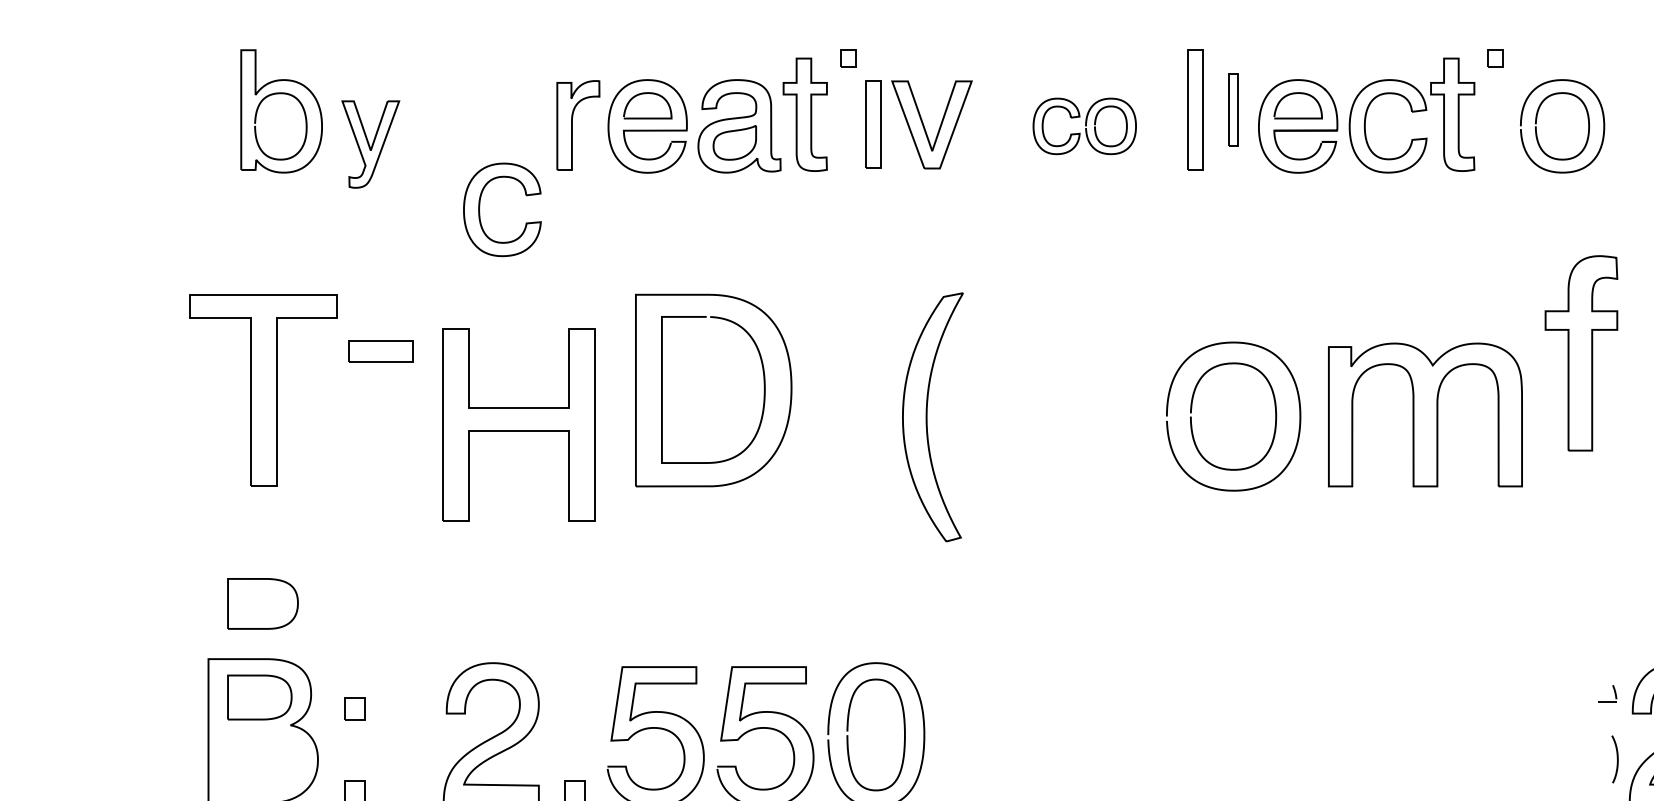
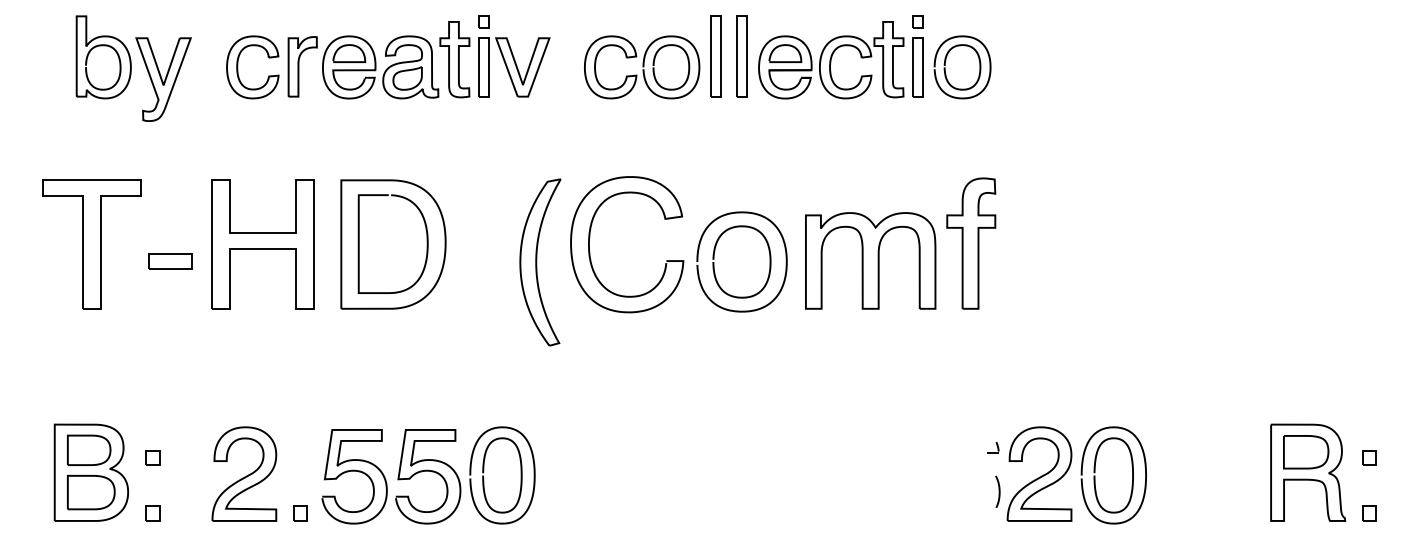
part: (1232, 110) -> (741, 56), size x1.67
part: (919, 125) -> (514, 67), moved
part: (1085, 126) -> (642, 67), size x1.67
part: (1495, 126) -> (917, 67), added
part: (370, 144) -> (163, 79), size x1.43
part: (481, 210) -> (238, 67), moved
part: (381, 351) -> (170, 261), moved
part: (1581, 353) -> (971, 243), moved
curve: (1007, 380) -> (590, 237), added
part: (518, 424) -> (262, 244), moved
part: (263, 603) -> (91, 492), moved

